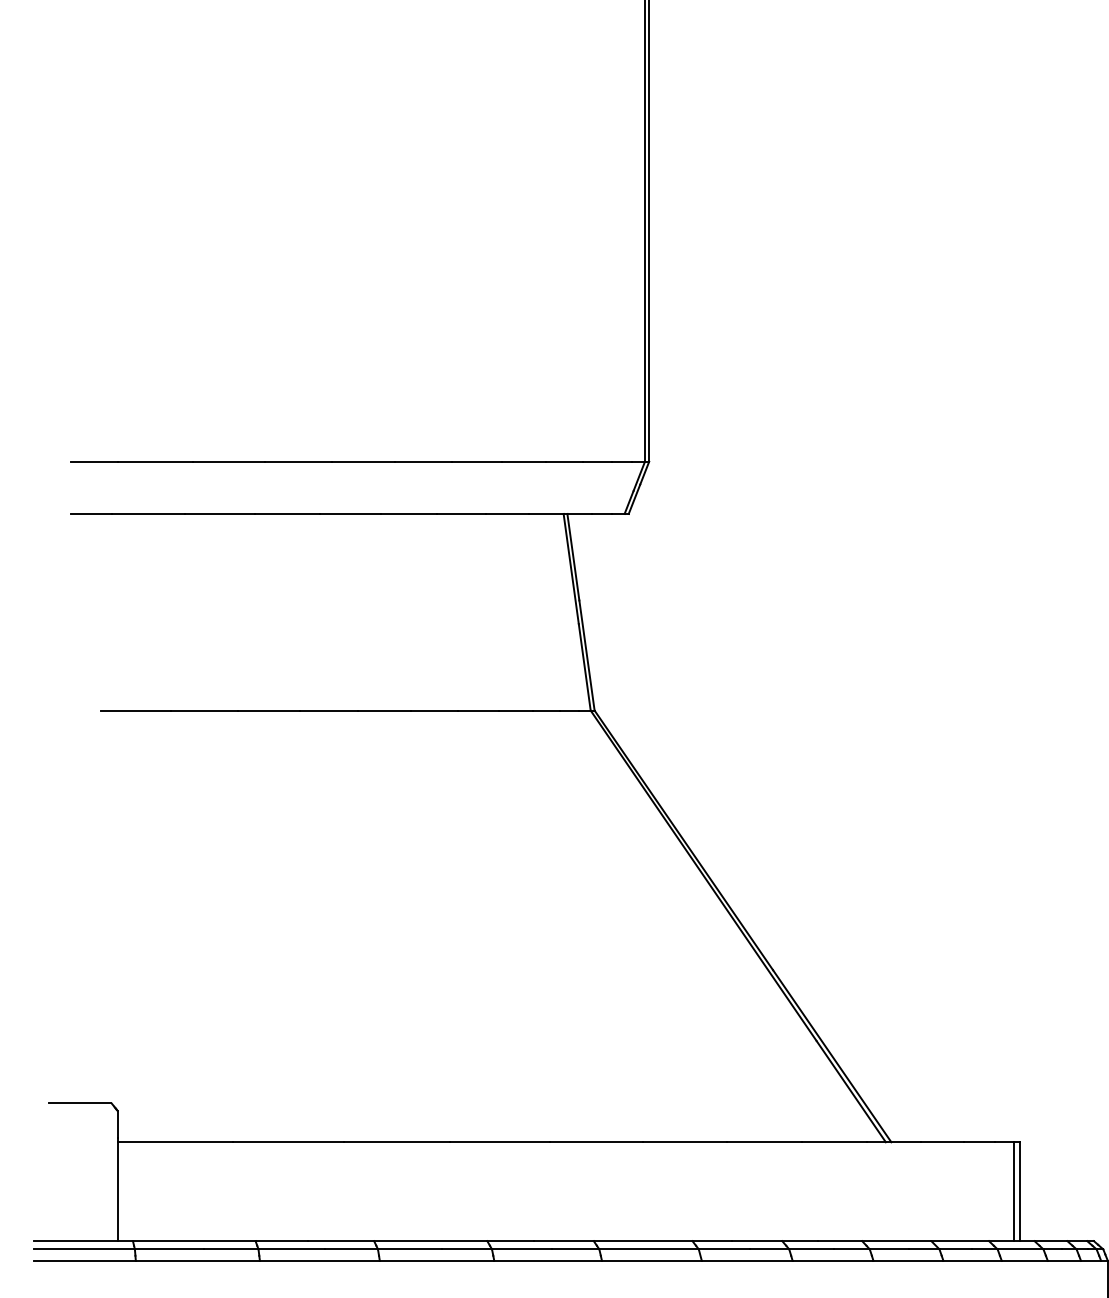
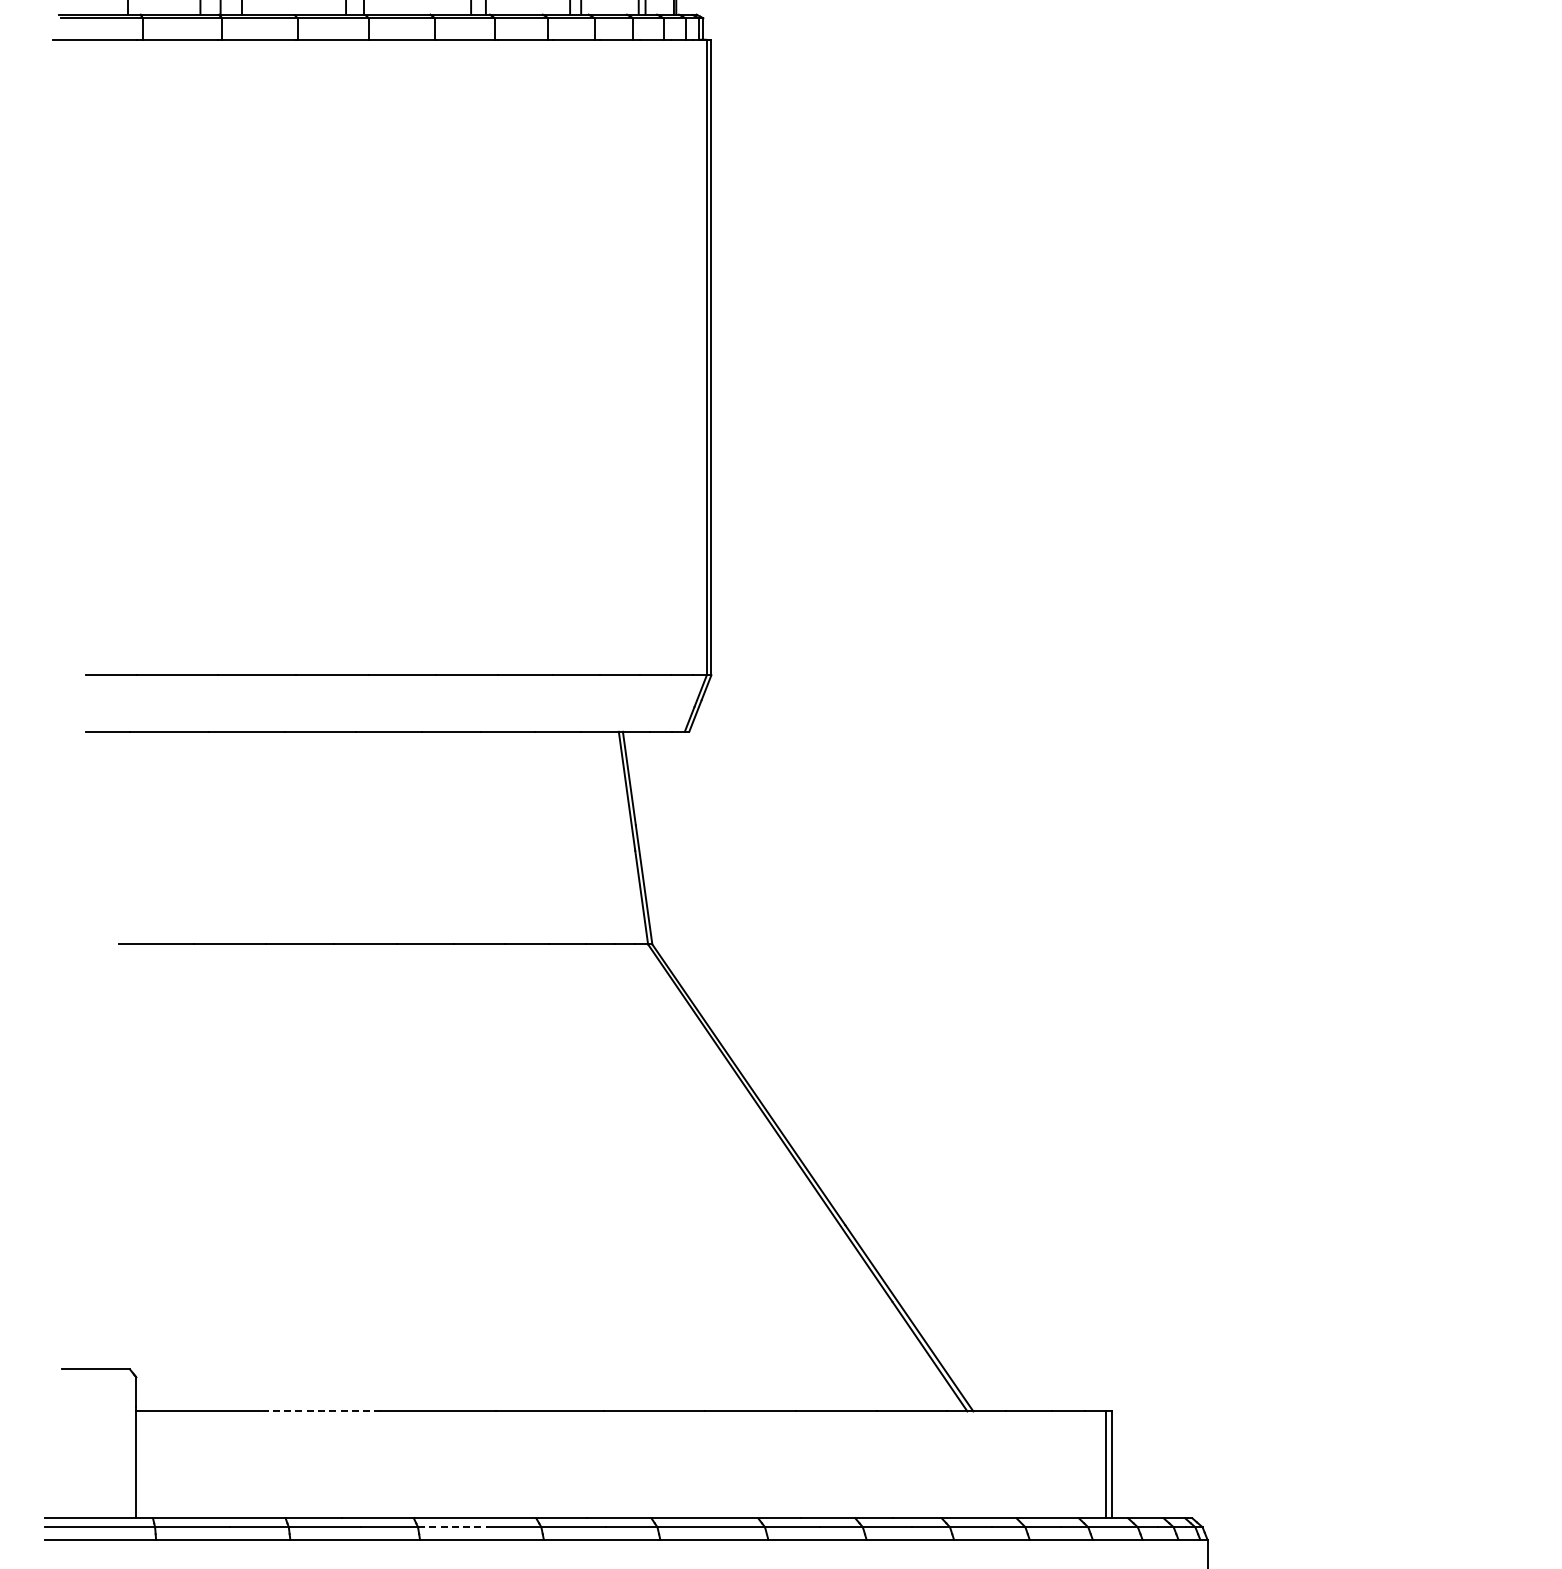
line: (287, 1142) -> (320, 1411), solid -> dashed
line: (409, 1249) -> (452, 1527), solid -> dashed

